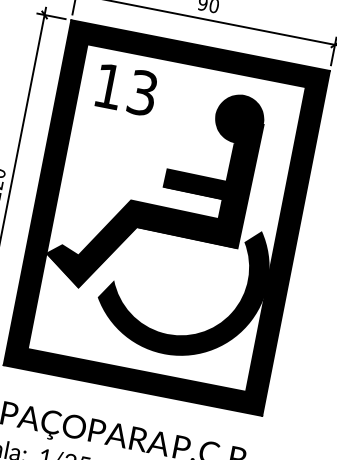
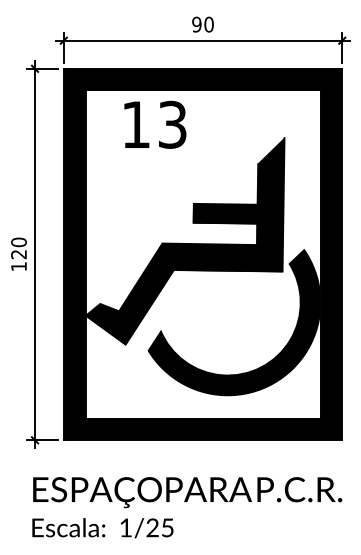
text: (126, 89) -> (155, 124), moved
fill: (239, 119) -> (258, 137), removed

